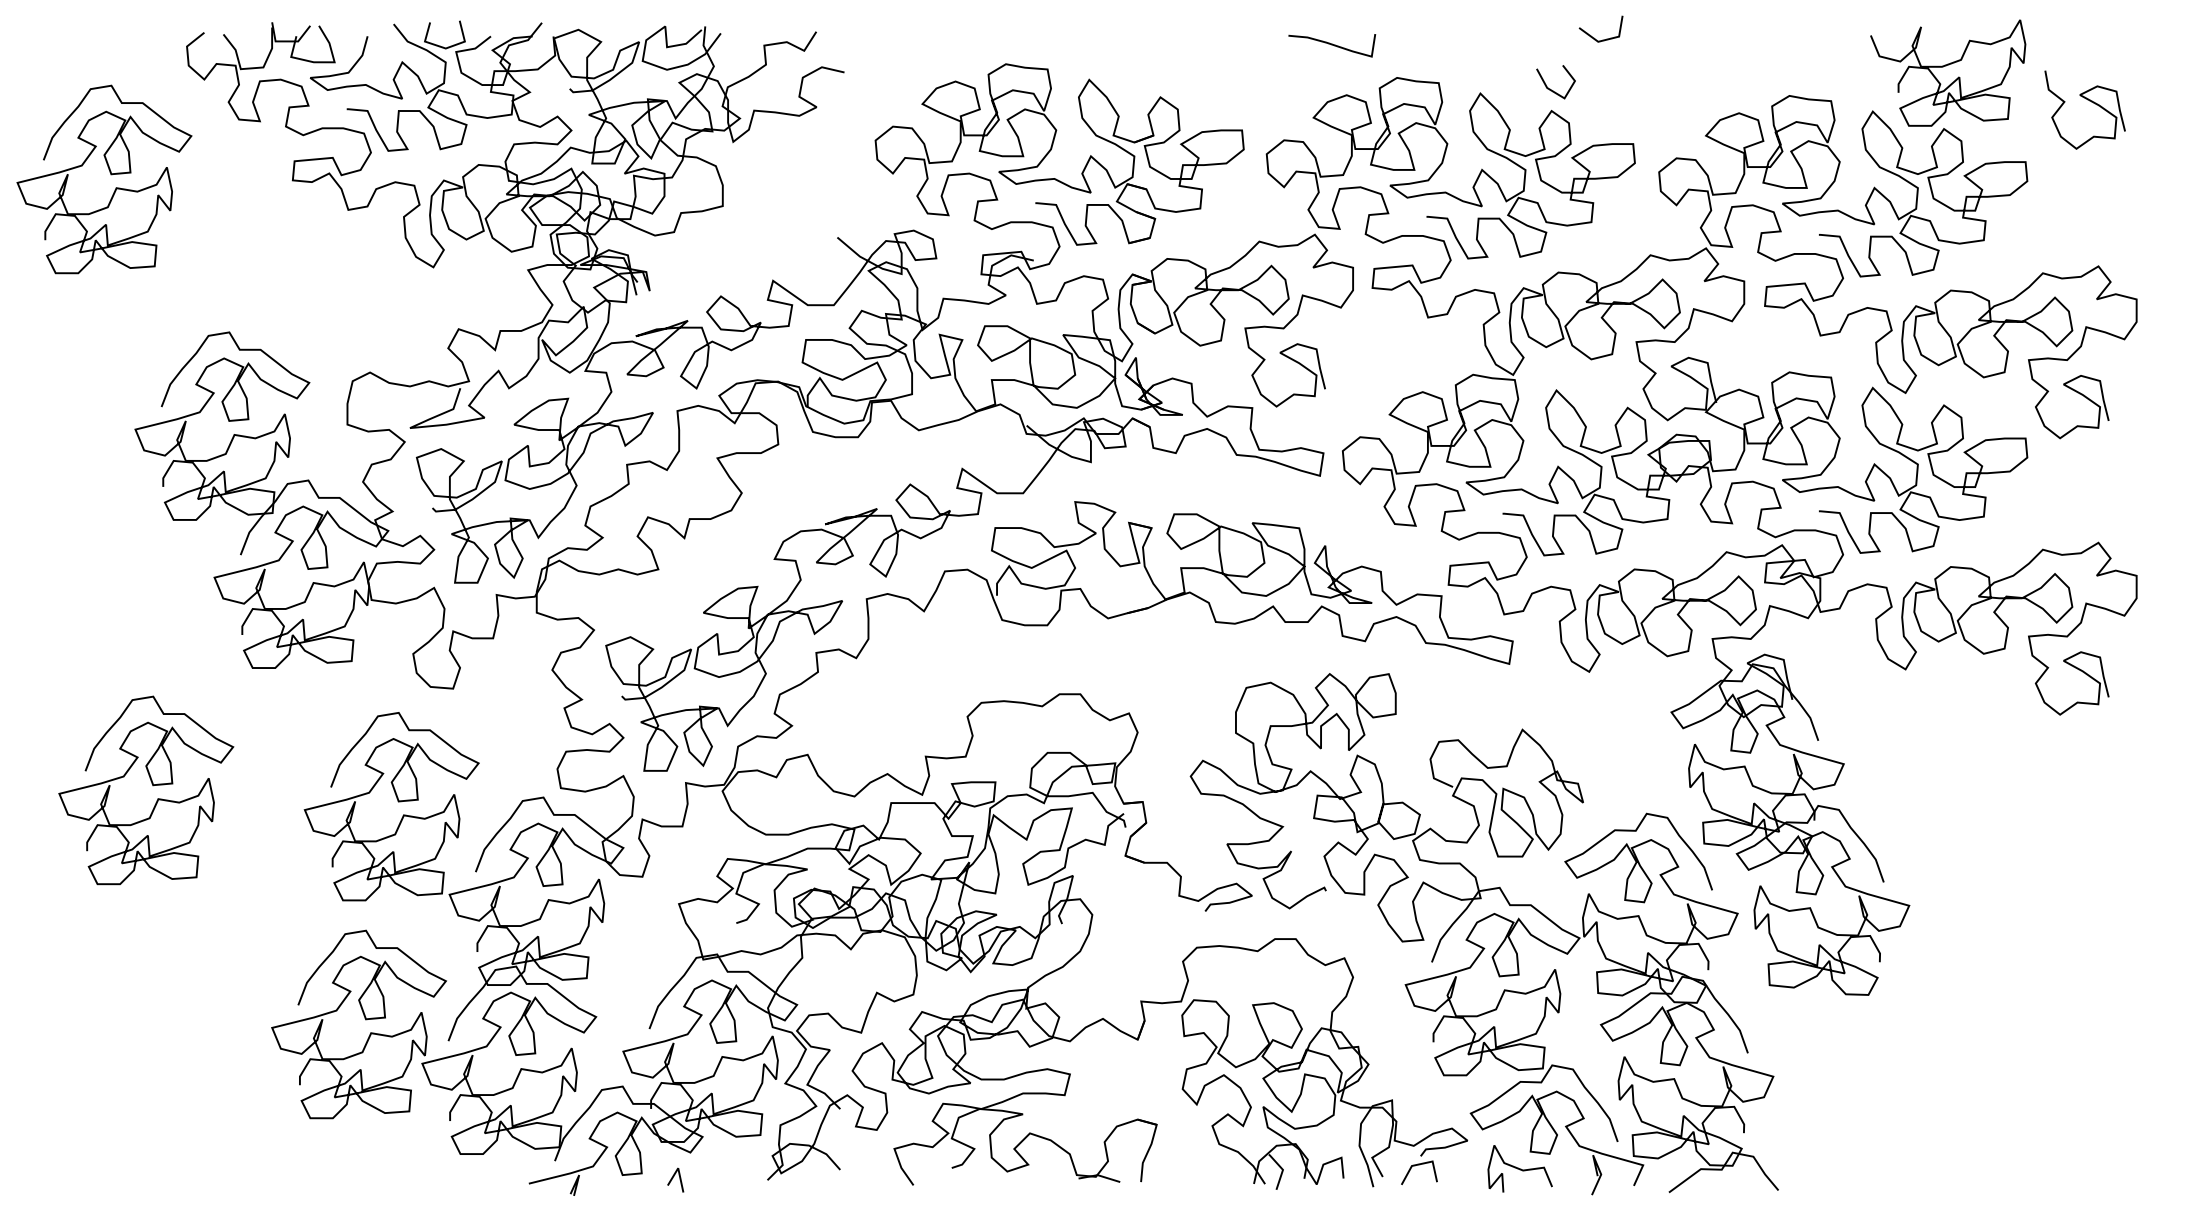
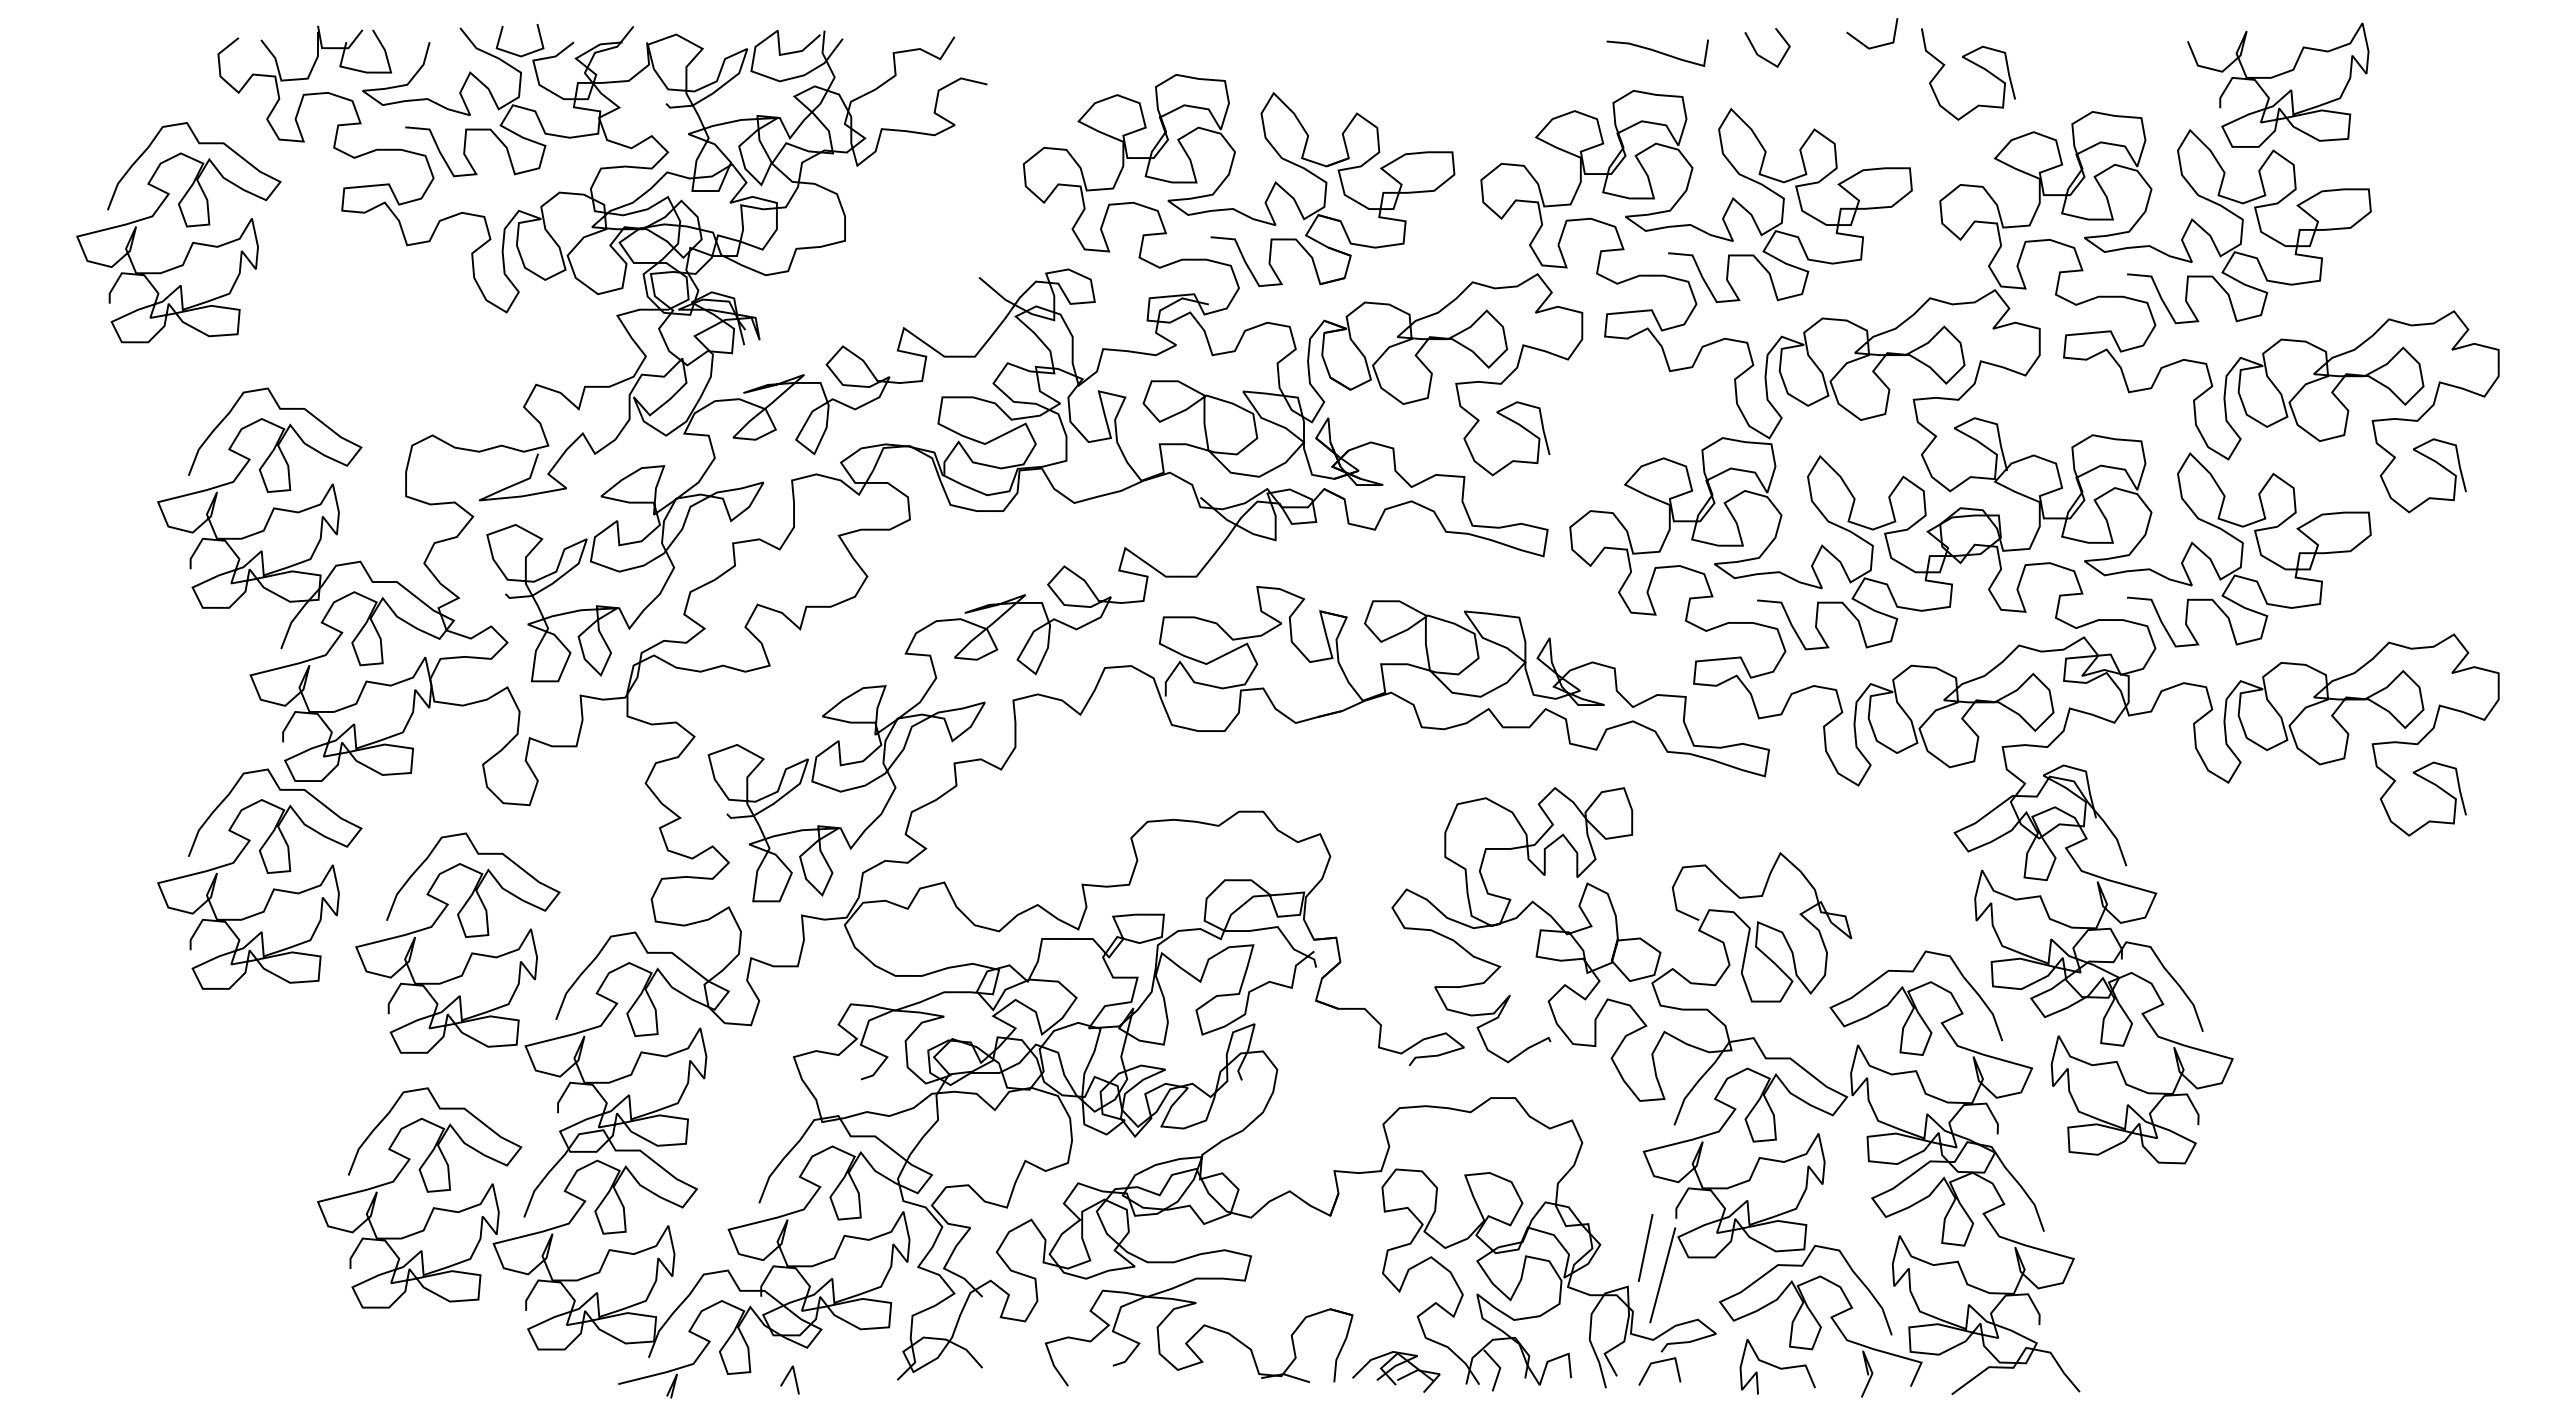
curve: (1331, 45) -> (1657, 52), moved
line: (1551, 89) -> (1762, 56), moved
curve: (2090, 101) -> (1974, 64), moved
curve: (110, 175) -> (186, 227), moved
curve: (152, 784) -> (266, 872), moved
line: (1407, 1066) -> (1645, 1247), added
line: (1421, 1090) -> (1662, 1275), added
part: (1194, 1172) -> (1396, 1371), added

